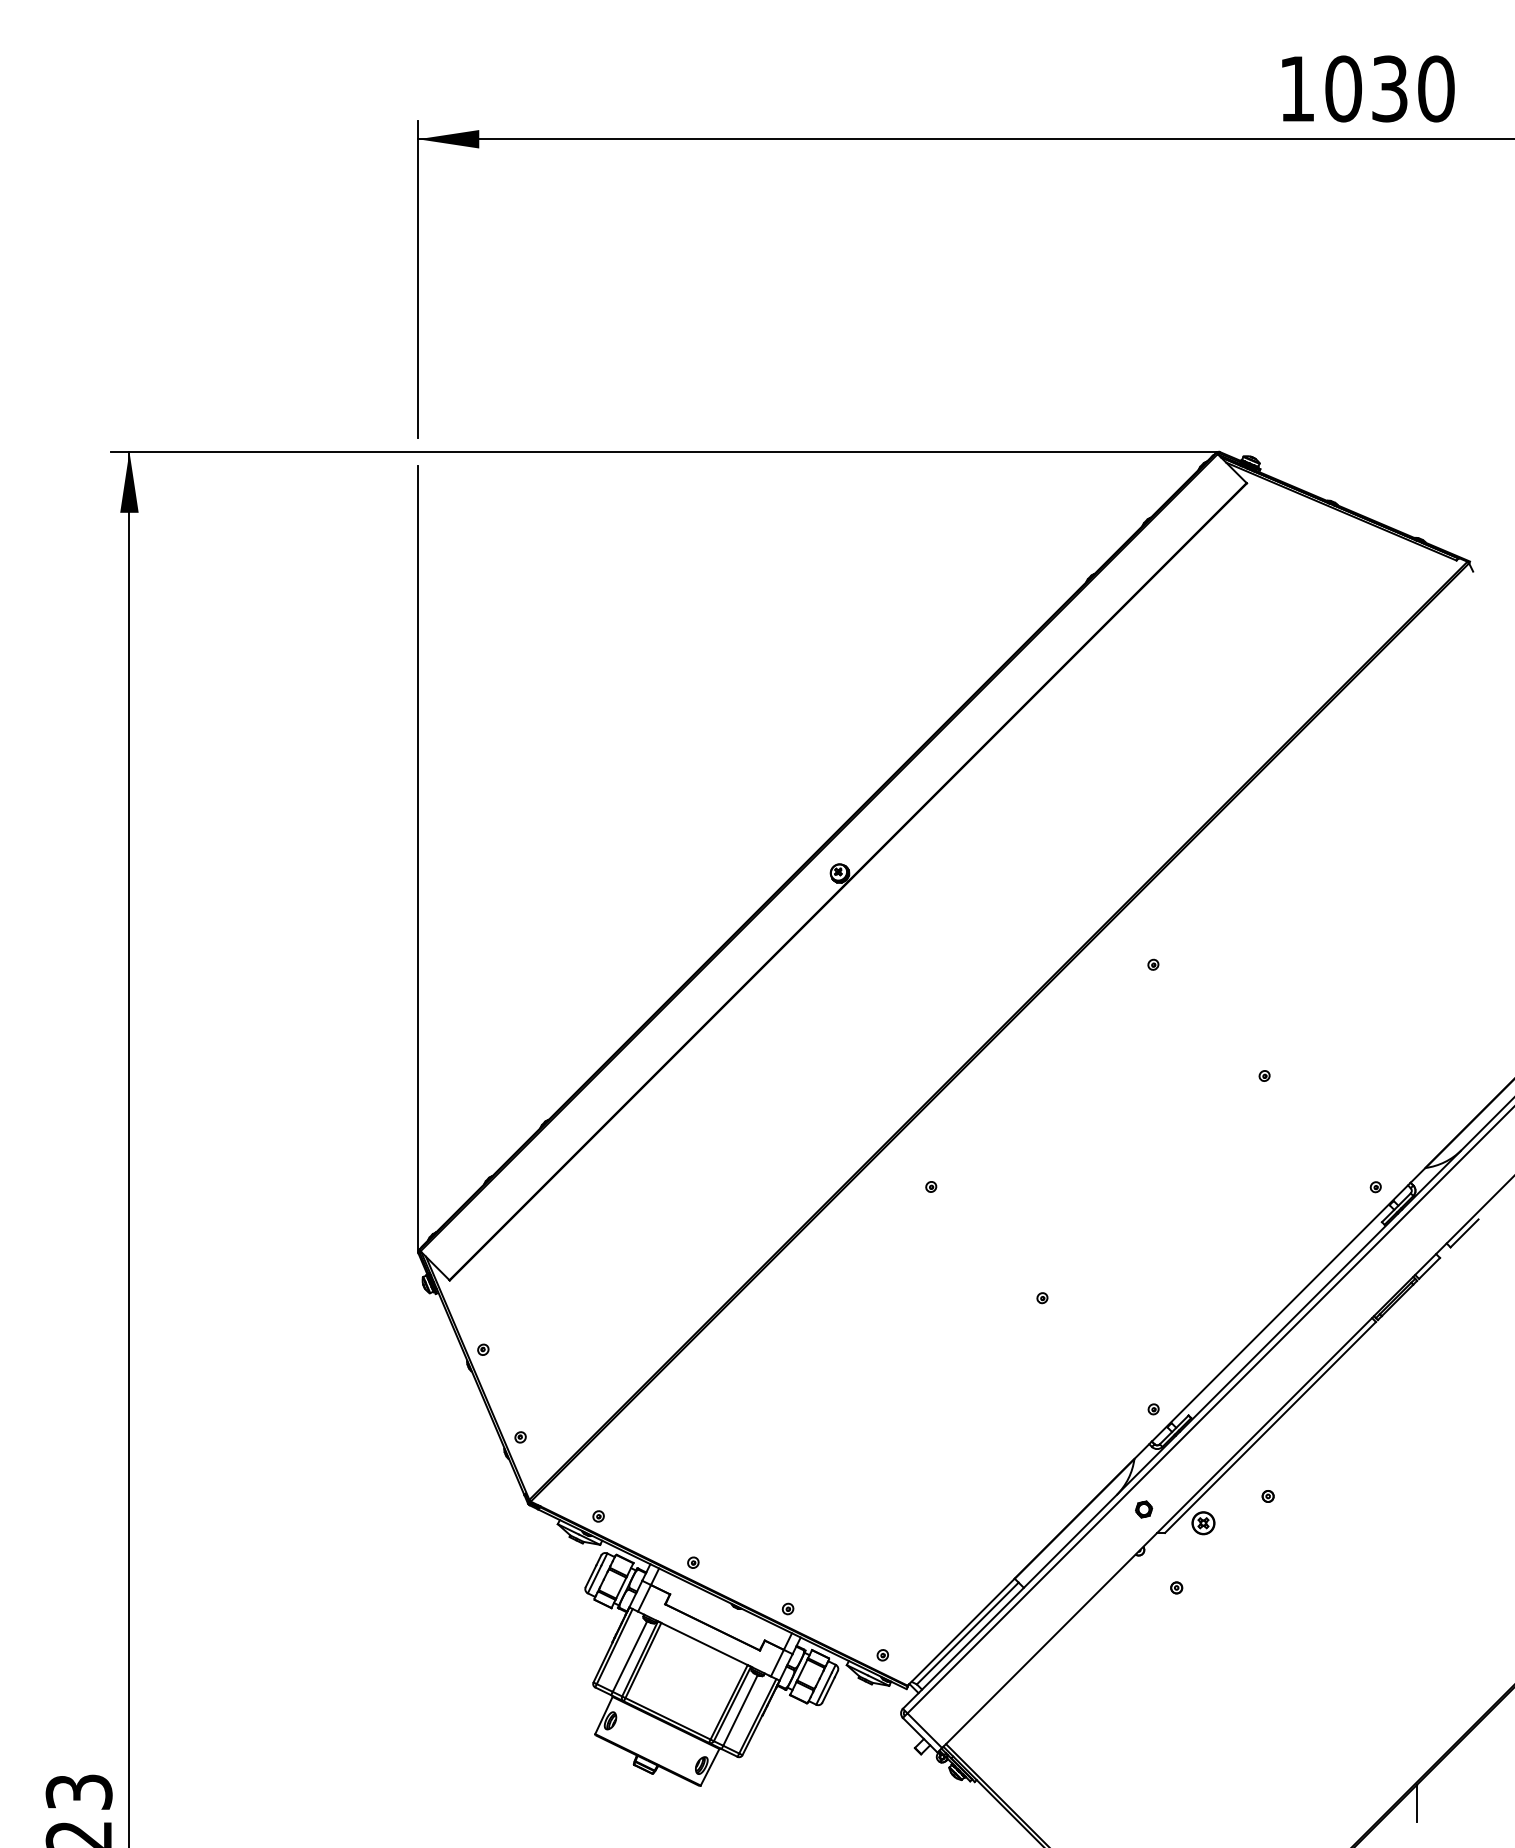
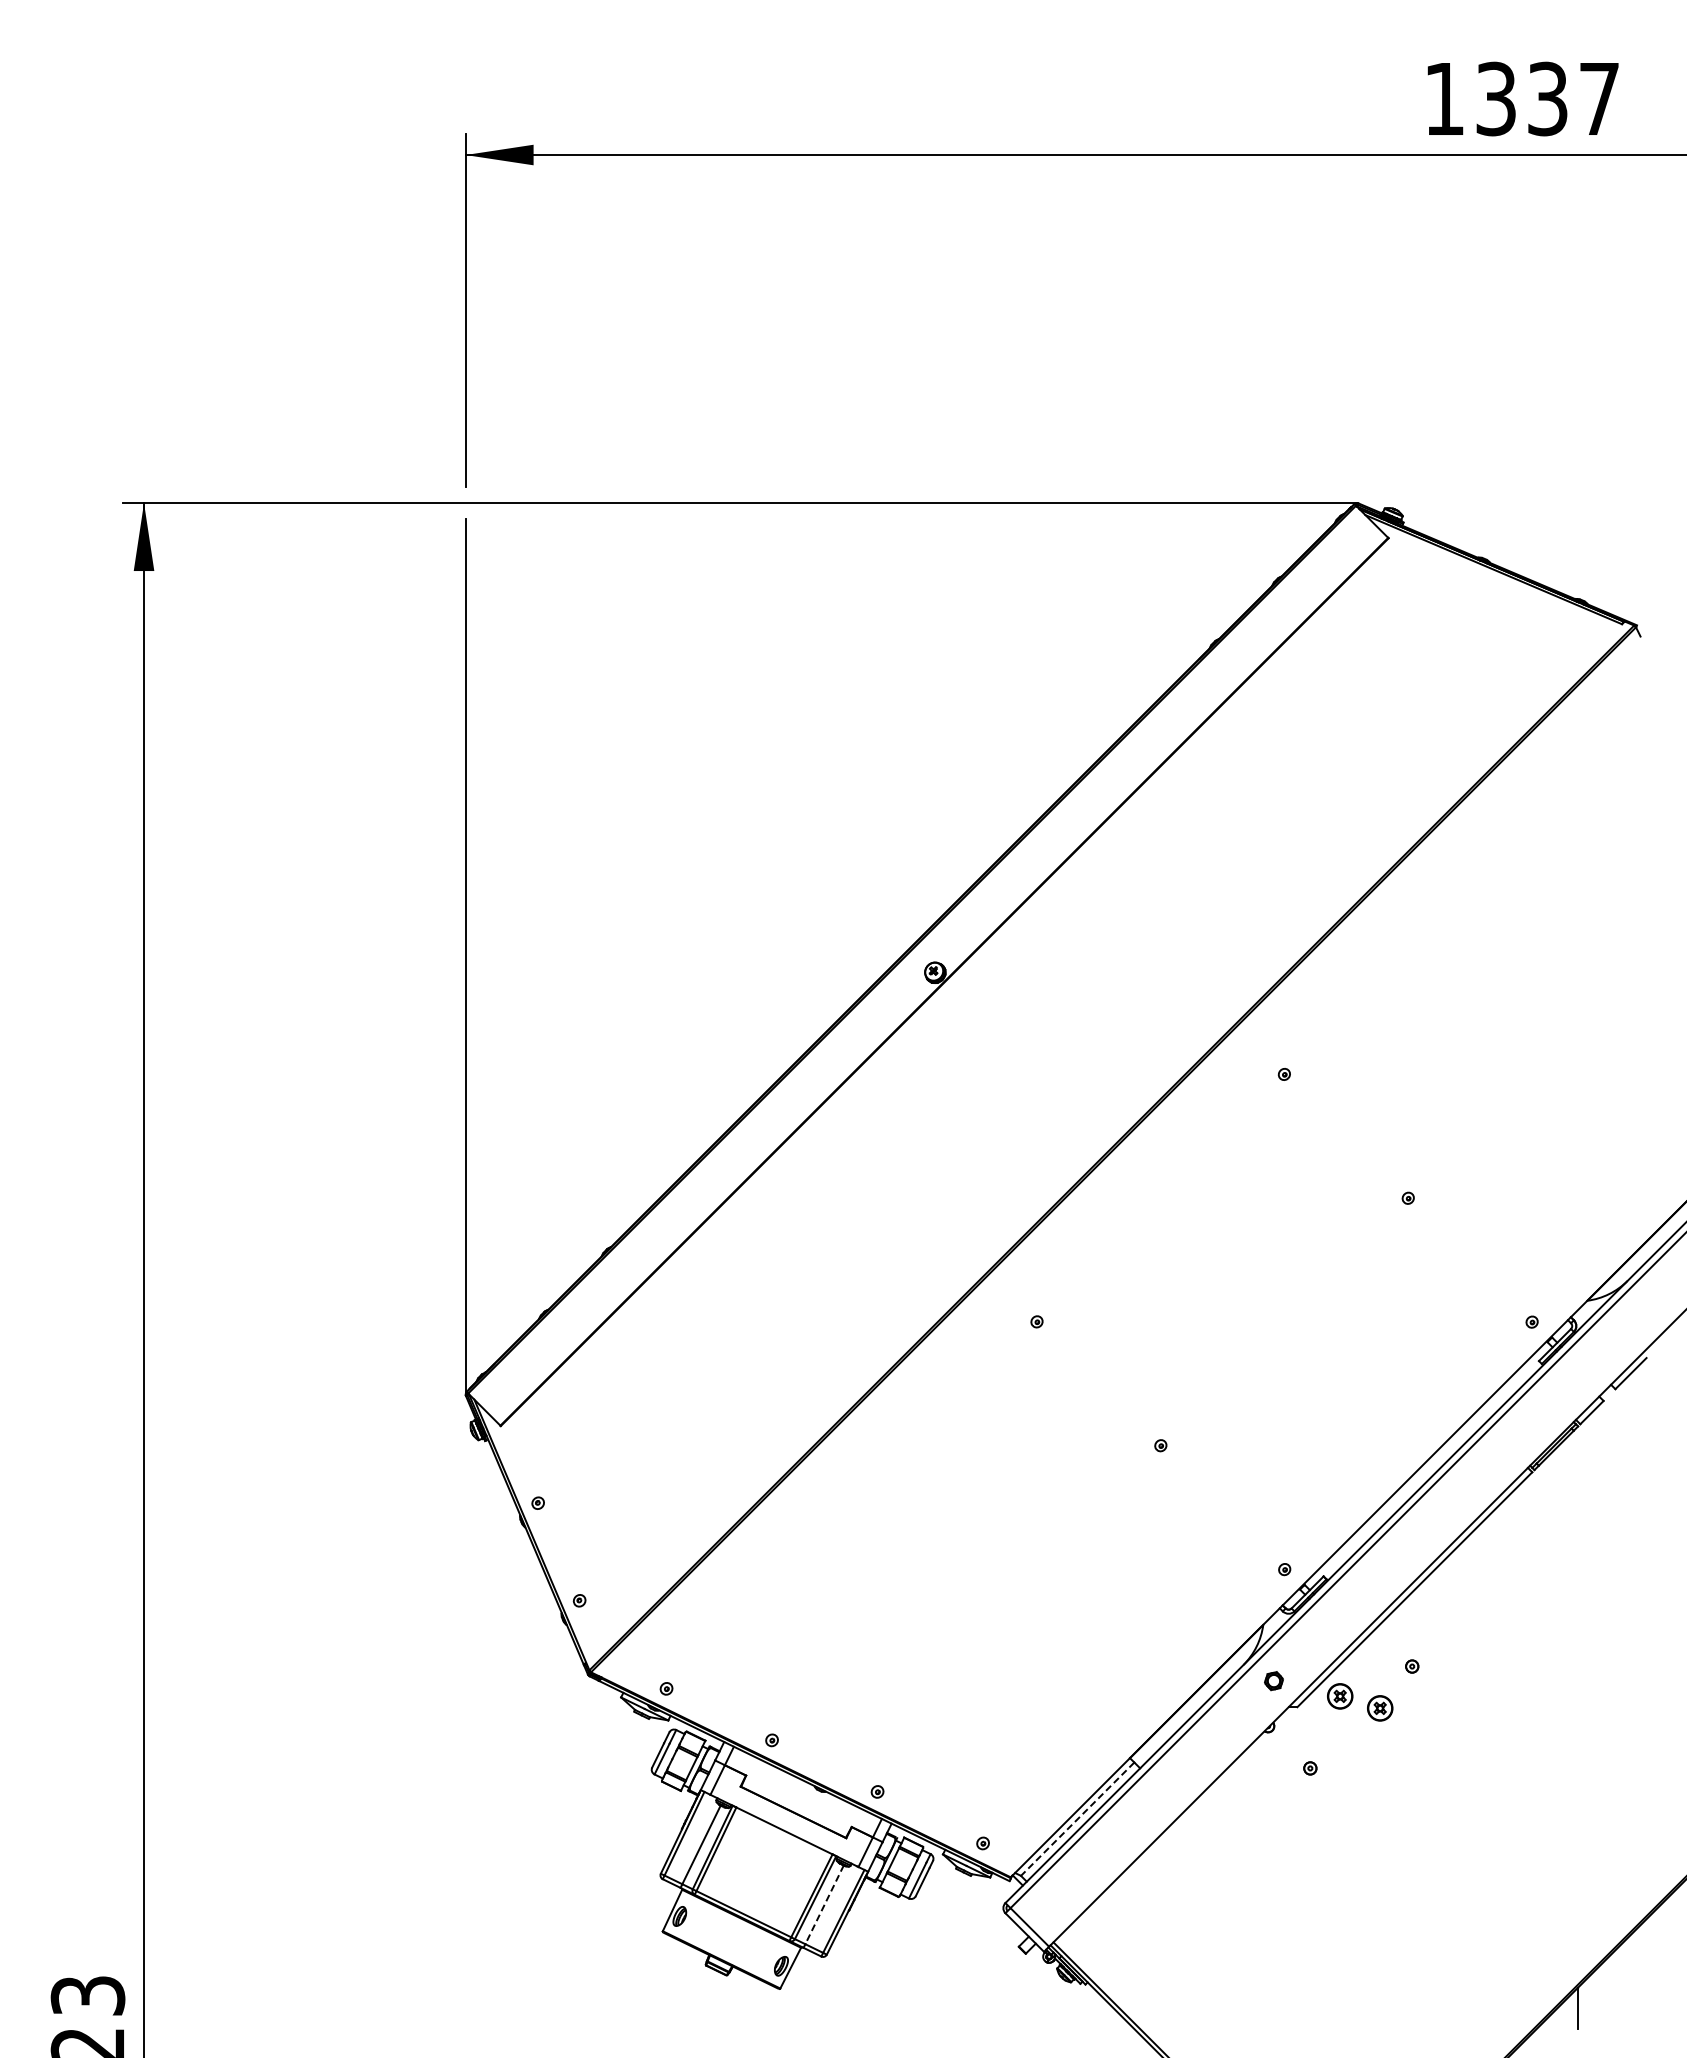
text: (1390, 88) -> (1548, 98), 1030 -> 1337
part: (1239, 1534) -> (1380, 1708), added
line: (967, 1633) -> (1077, 1819), solid -> dashed
line: (740, 1710) -> (824, 1904), solid -> dashed

